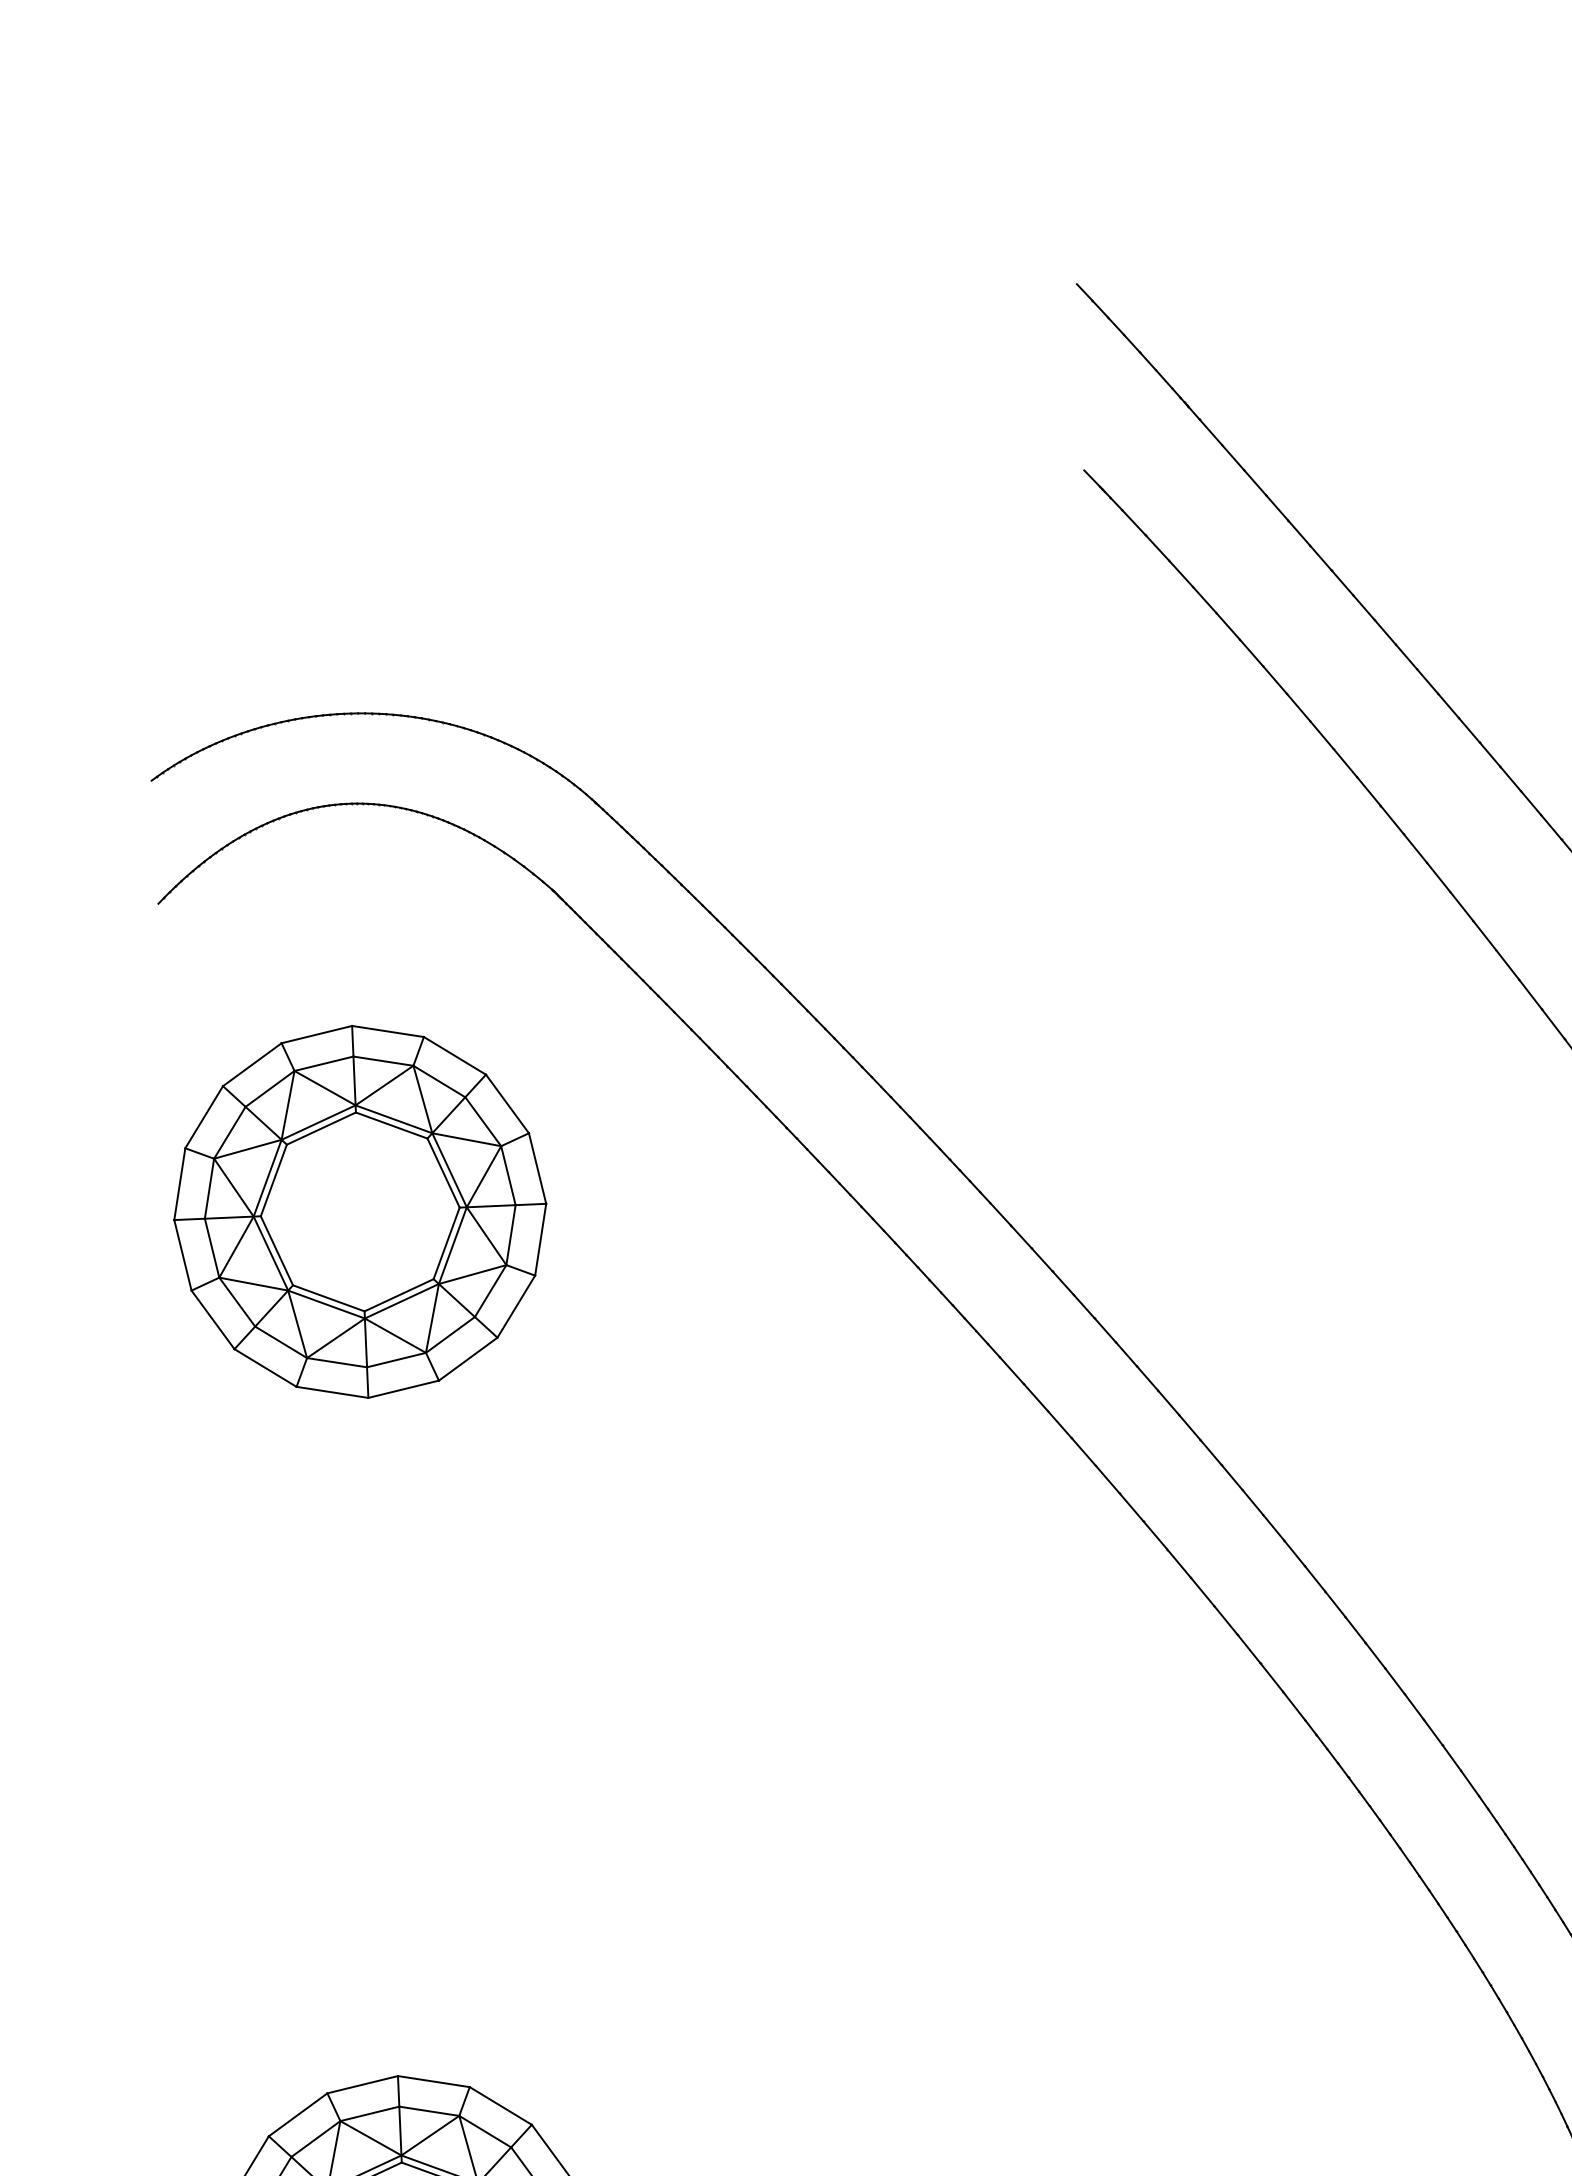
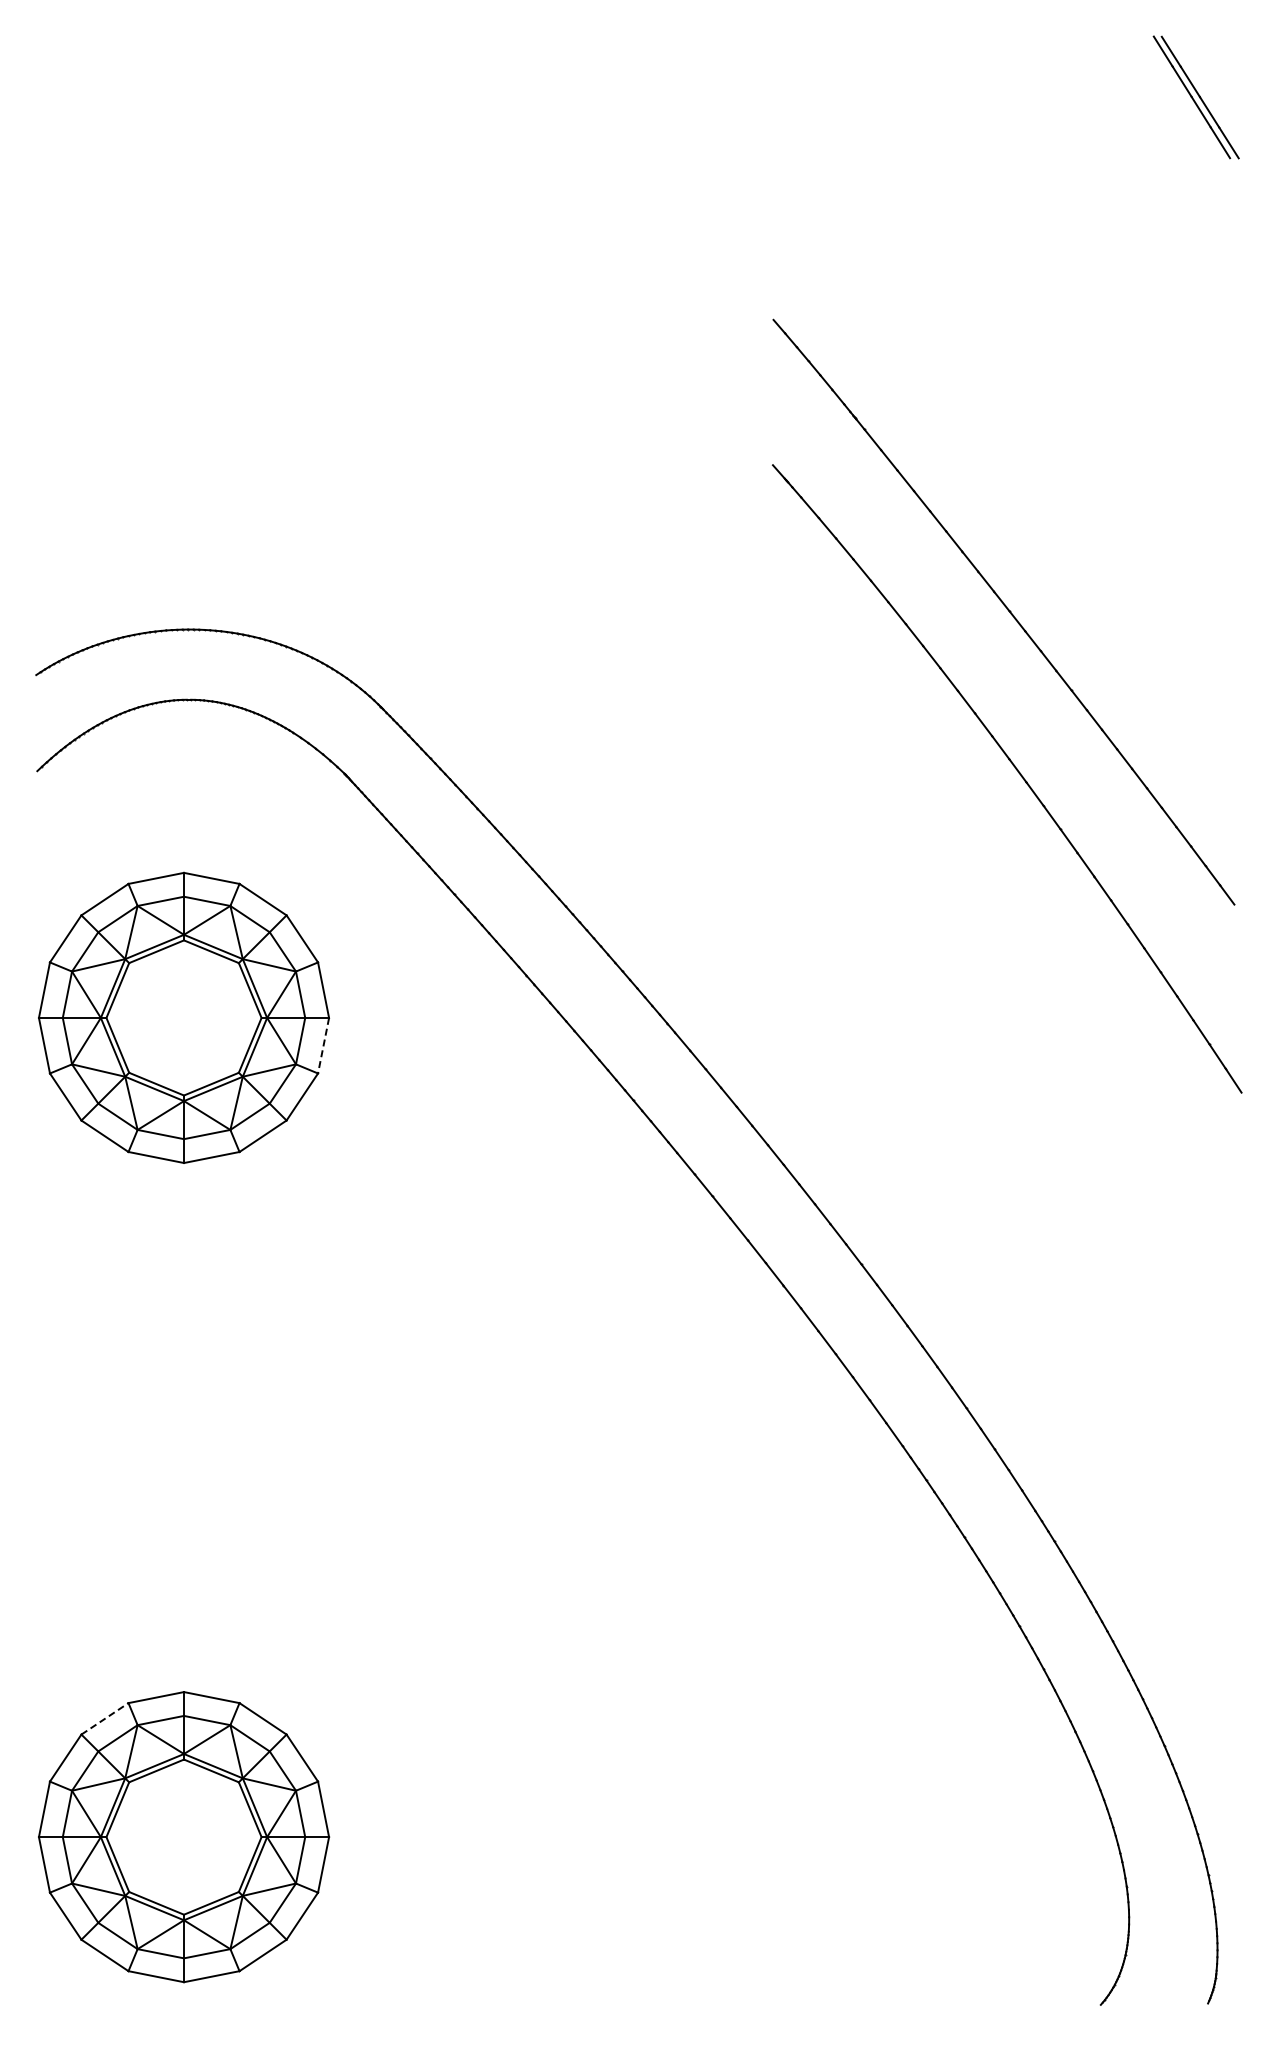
line: (540, 1240) -> (323, 1046), solid -> dashed
line: (298, 2114) -> (105, 1718), solid -> dashed

